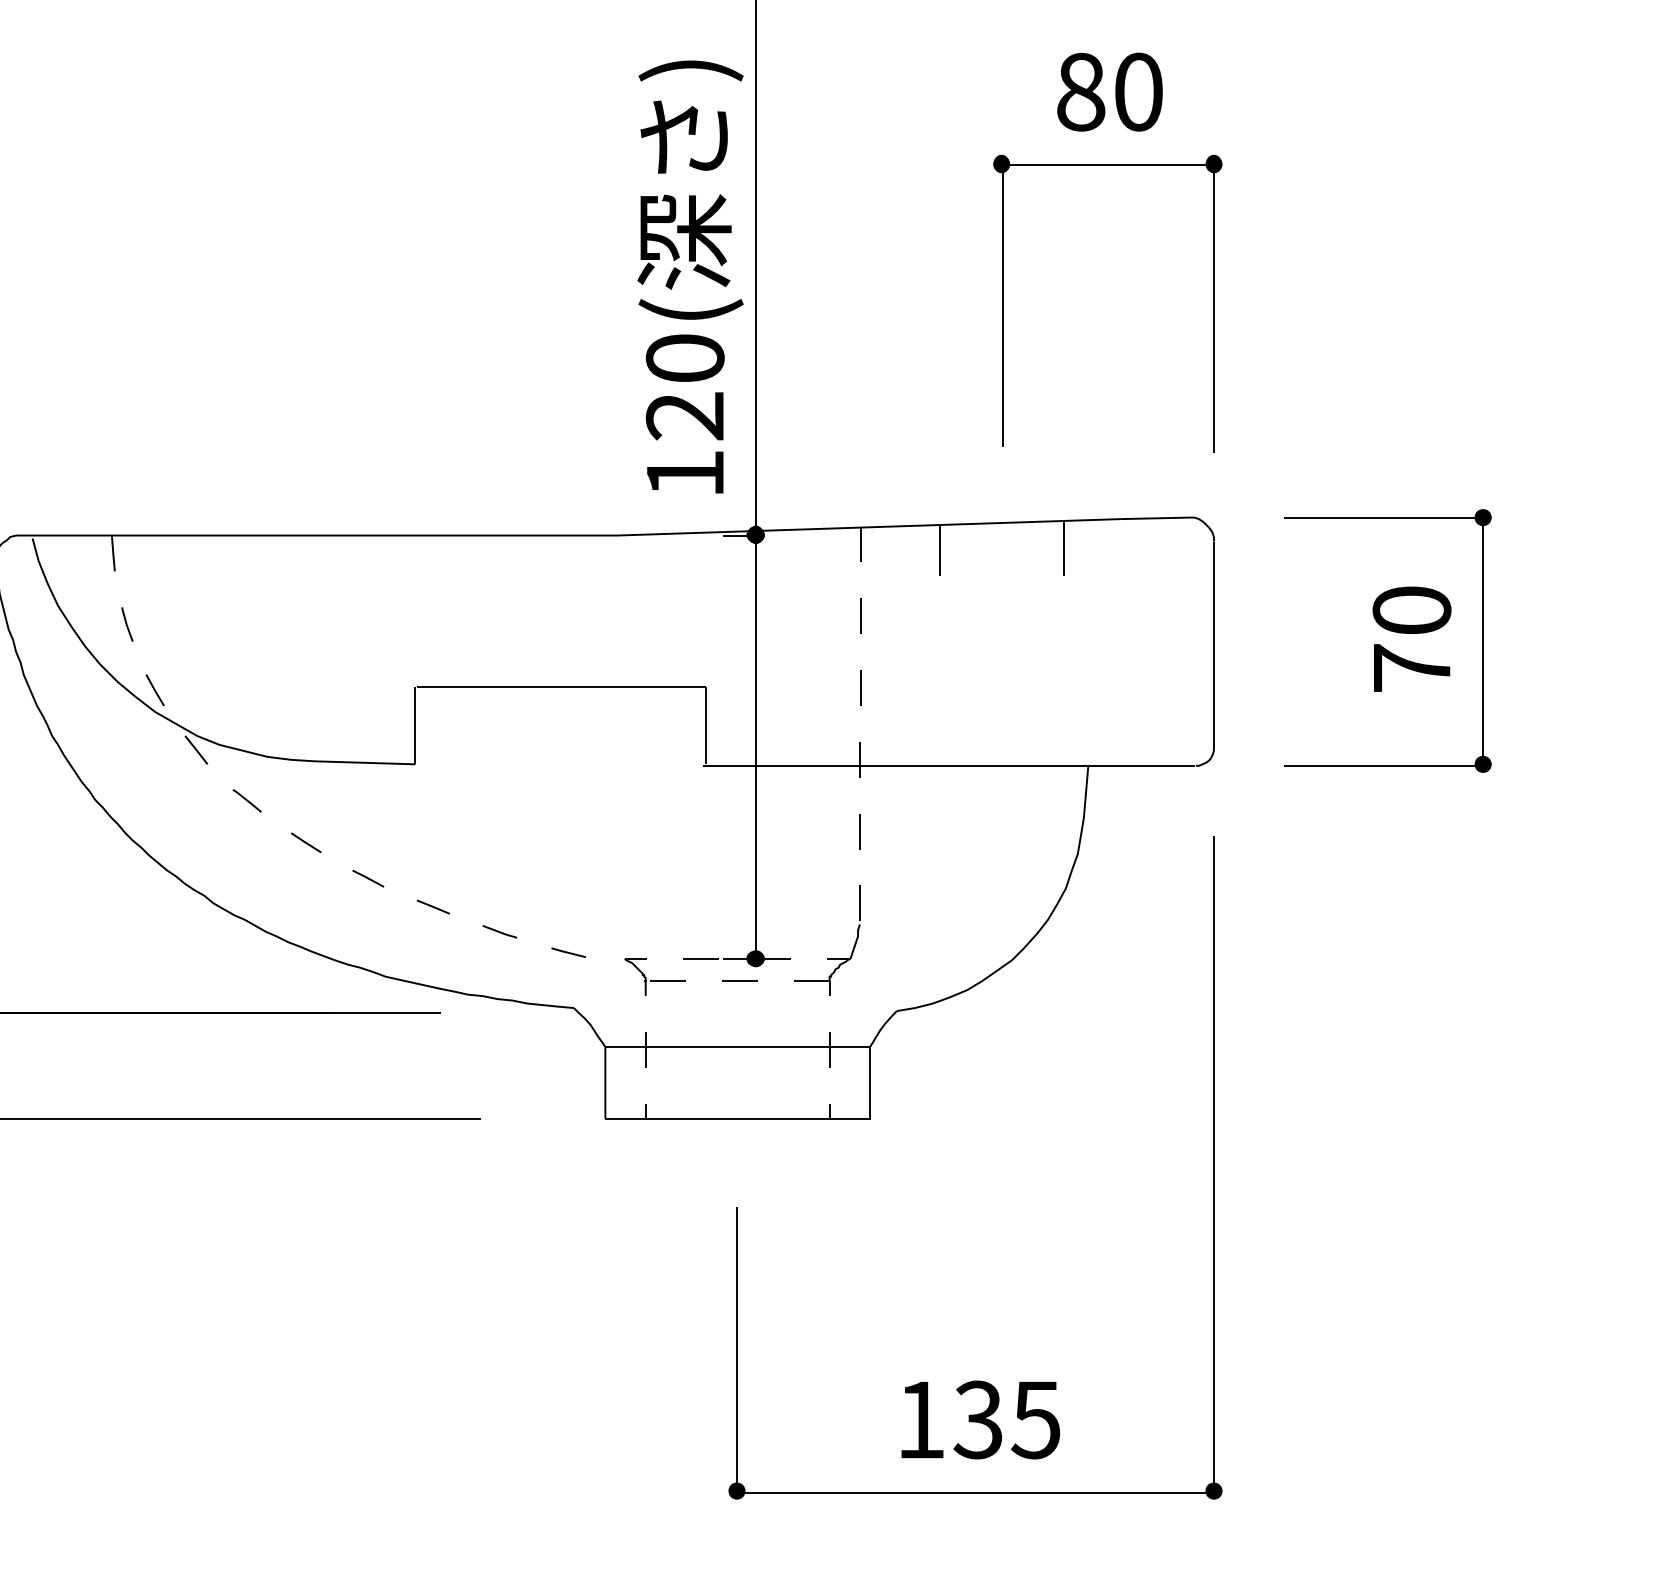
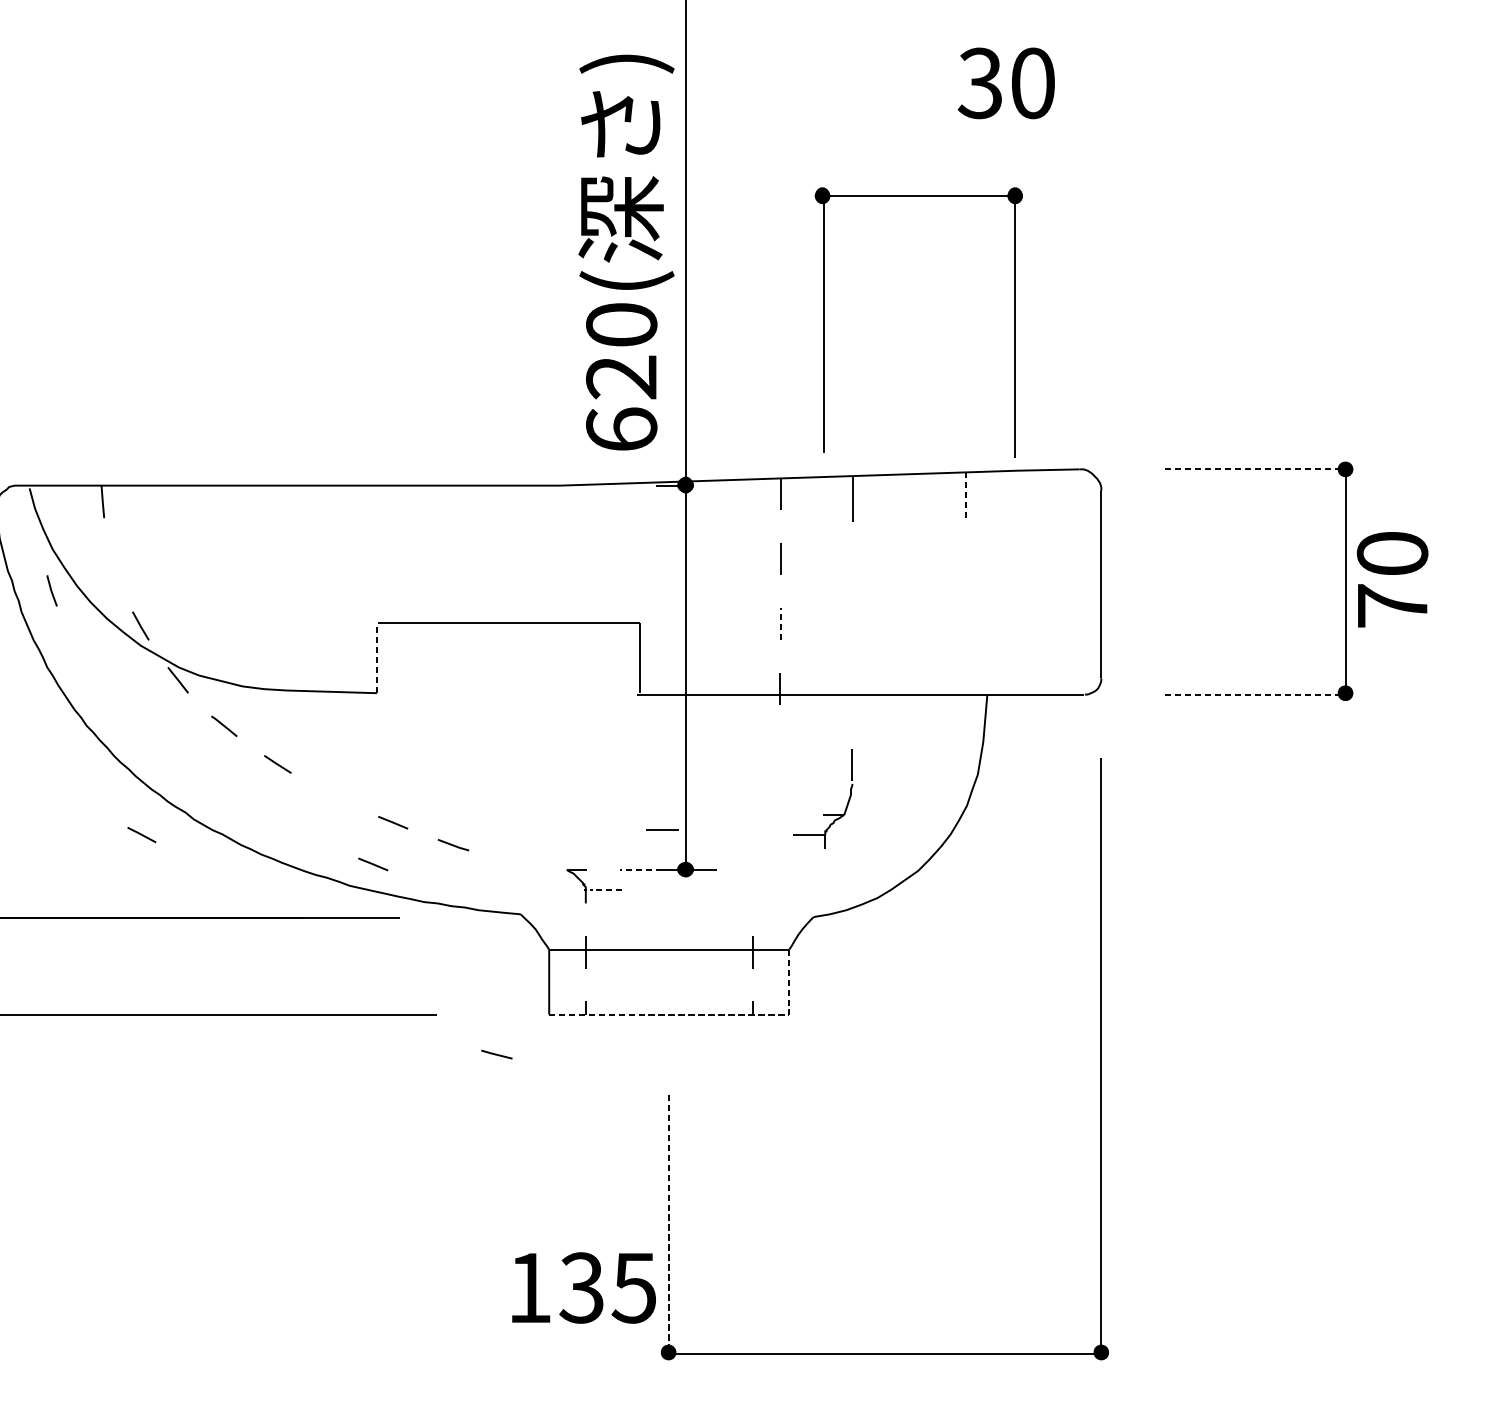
text: (1080, 91) -> (980, 82), 80 -> 30
part: (1003, 303) -> (824, 322), moved
text: (684, 472) -> (621, 428), 120( -> 620(
line: (1384, 517) -> (1256, 469), solid -> dashed
line: (1064, 548) -> (965, 497), solid -> dashed
line: (127, 624) -> (52, 590), moved
text: (1411, 638) -> (1392, 579), moved
line: (861, 688) -> (781, 624), solid -> dashed
line: (415, 725) -> (376, 657), solid -> dashed
line: (1384, 765) -> (1256, 694), solid -> dashed
line: (859, 831) -> (779, 754), removed
line: (368, 878) -> (142, 834), moved
line: (410, 952) -> (372, 863), added
line: (568, 952) -> (496, 1054), moved
line: (701, 958) -> (636, 869), solid -> dashed
part: (827, 958) -> (823, 814), moved
line: (739, 980) -> (661, 829), moved
line: (668, 981) -> (606, 890), solid -> dashed
line: (774, 1118) -> (702, 1014), solid -> dashed
line: (736, 1349) -> (668, 1224), solid -> dashed
text: (980, 1419) -> (583, 1287), moved

